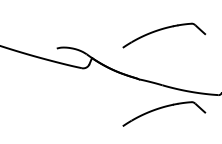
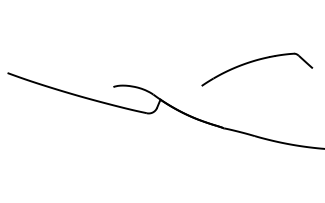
part: (163, 107) -> (256, 166), removed

